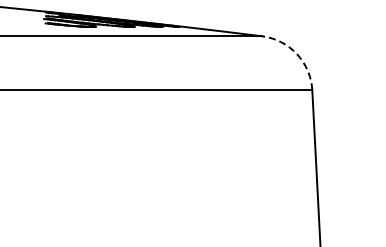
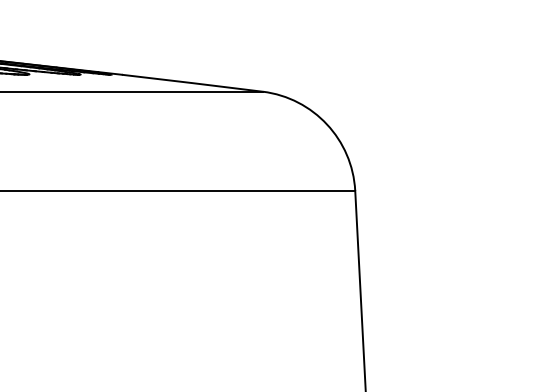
arc: (296, 54) -> (326, 125), dashed -> solid

